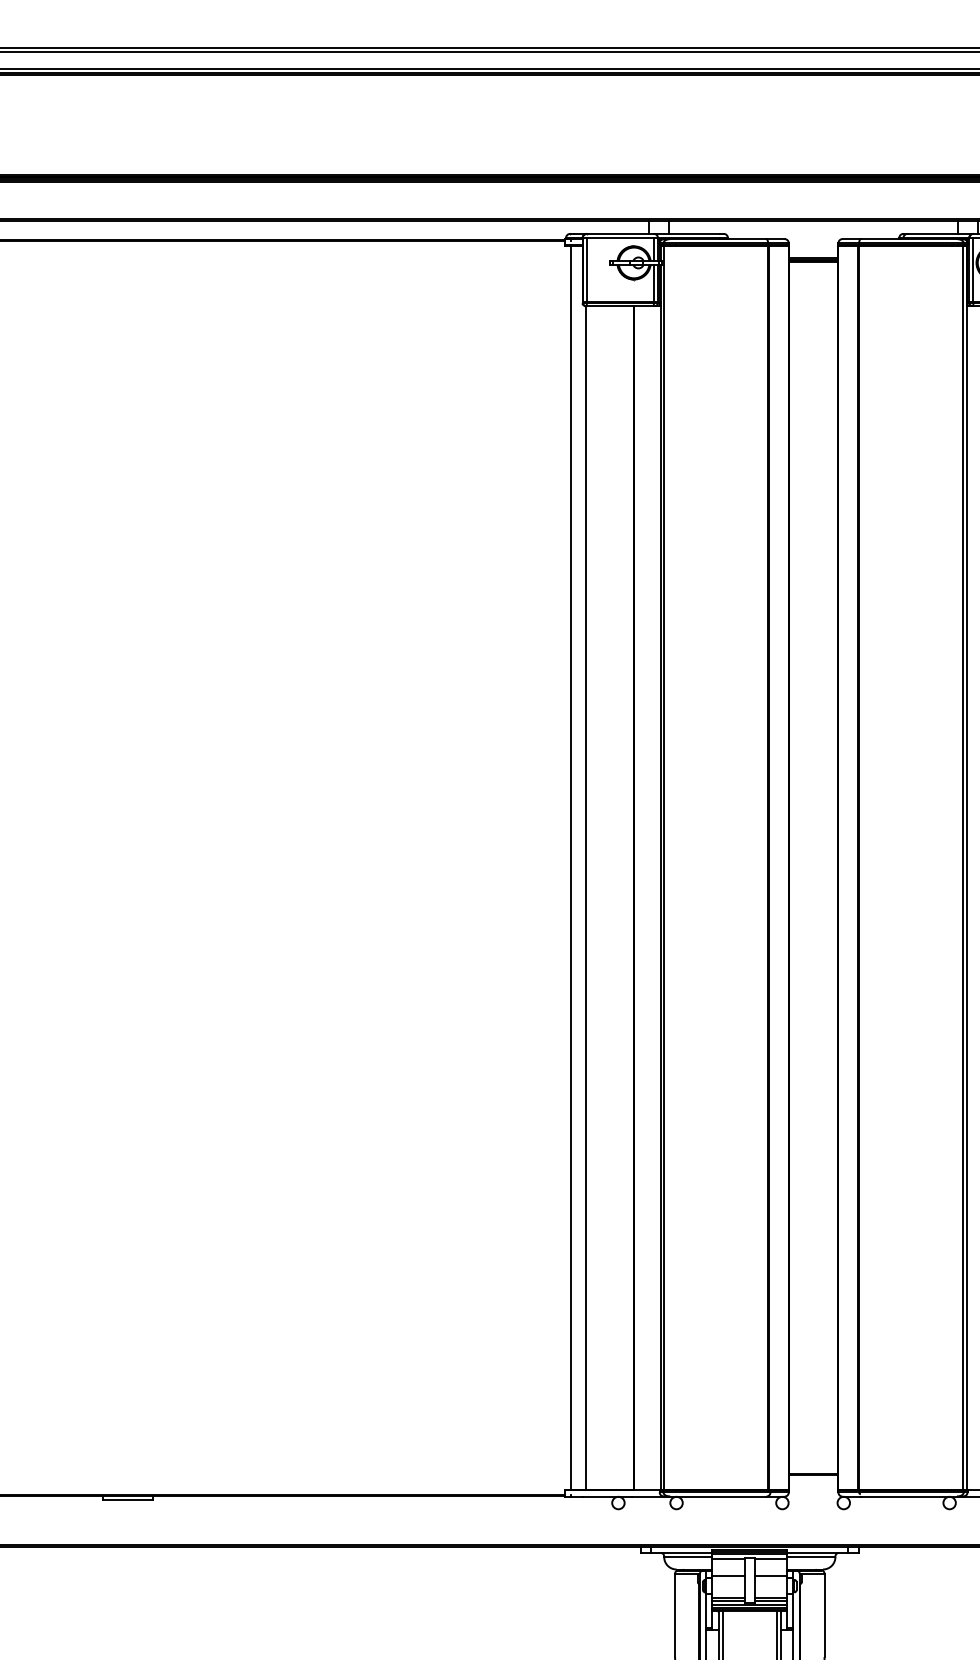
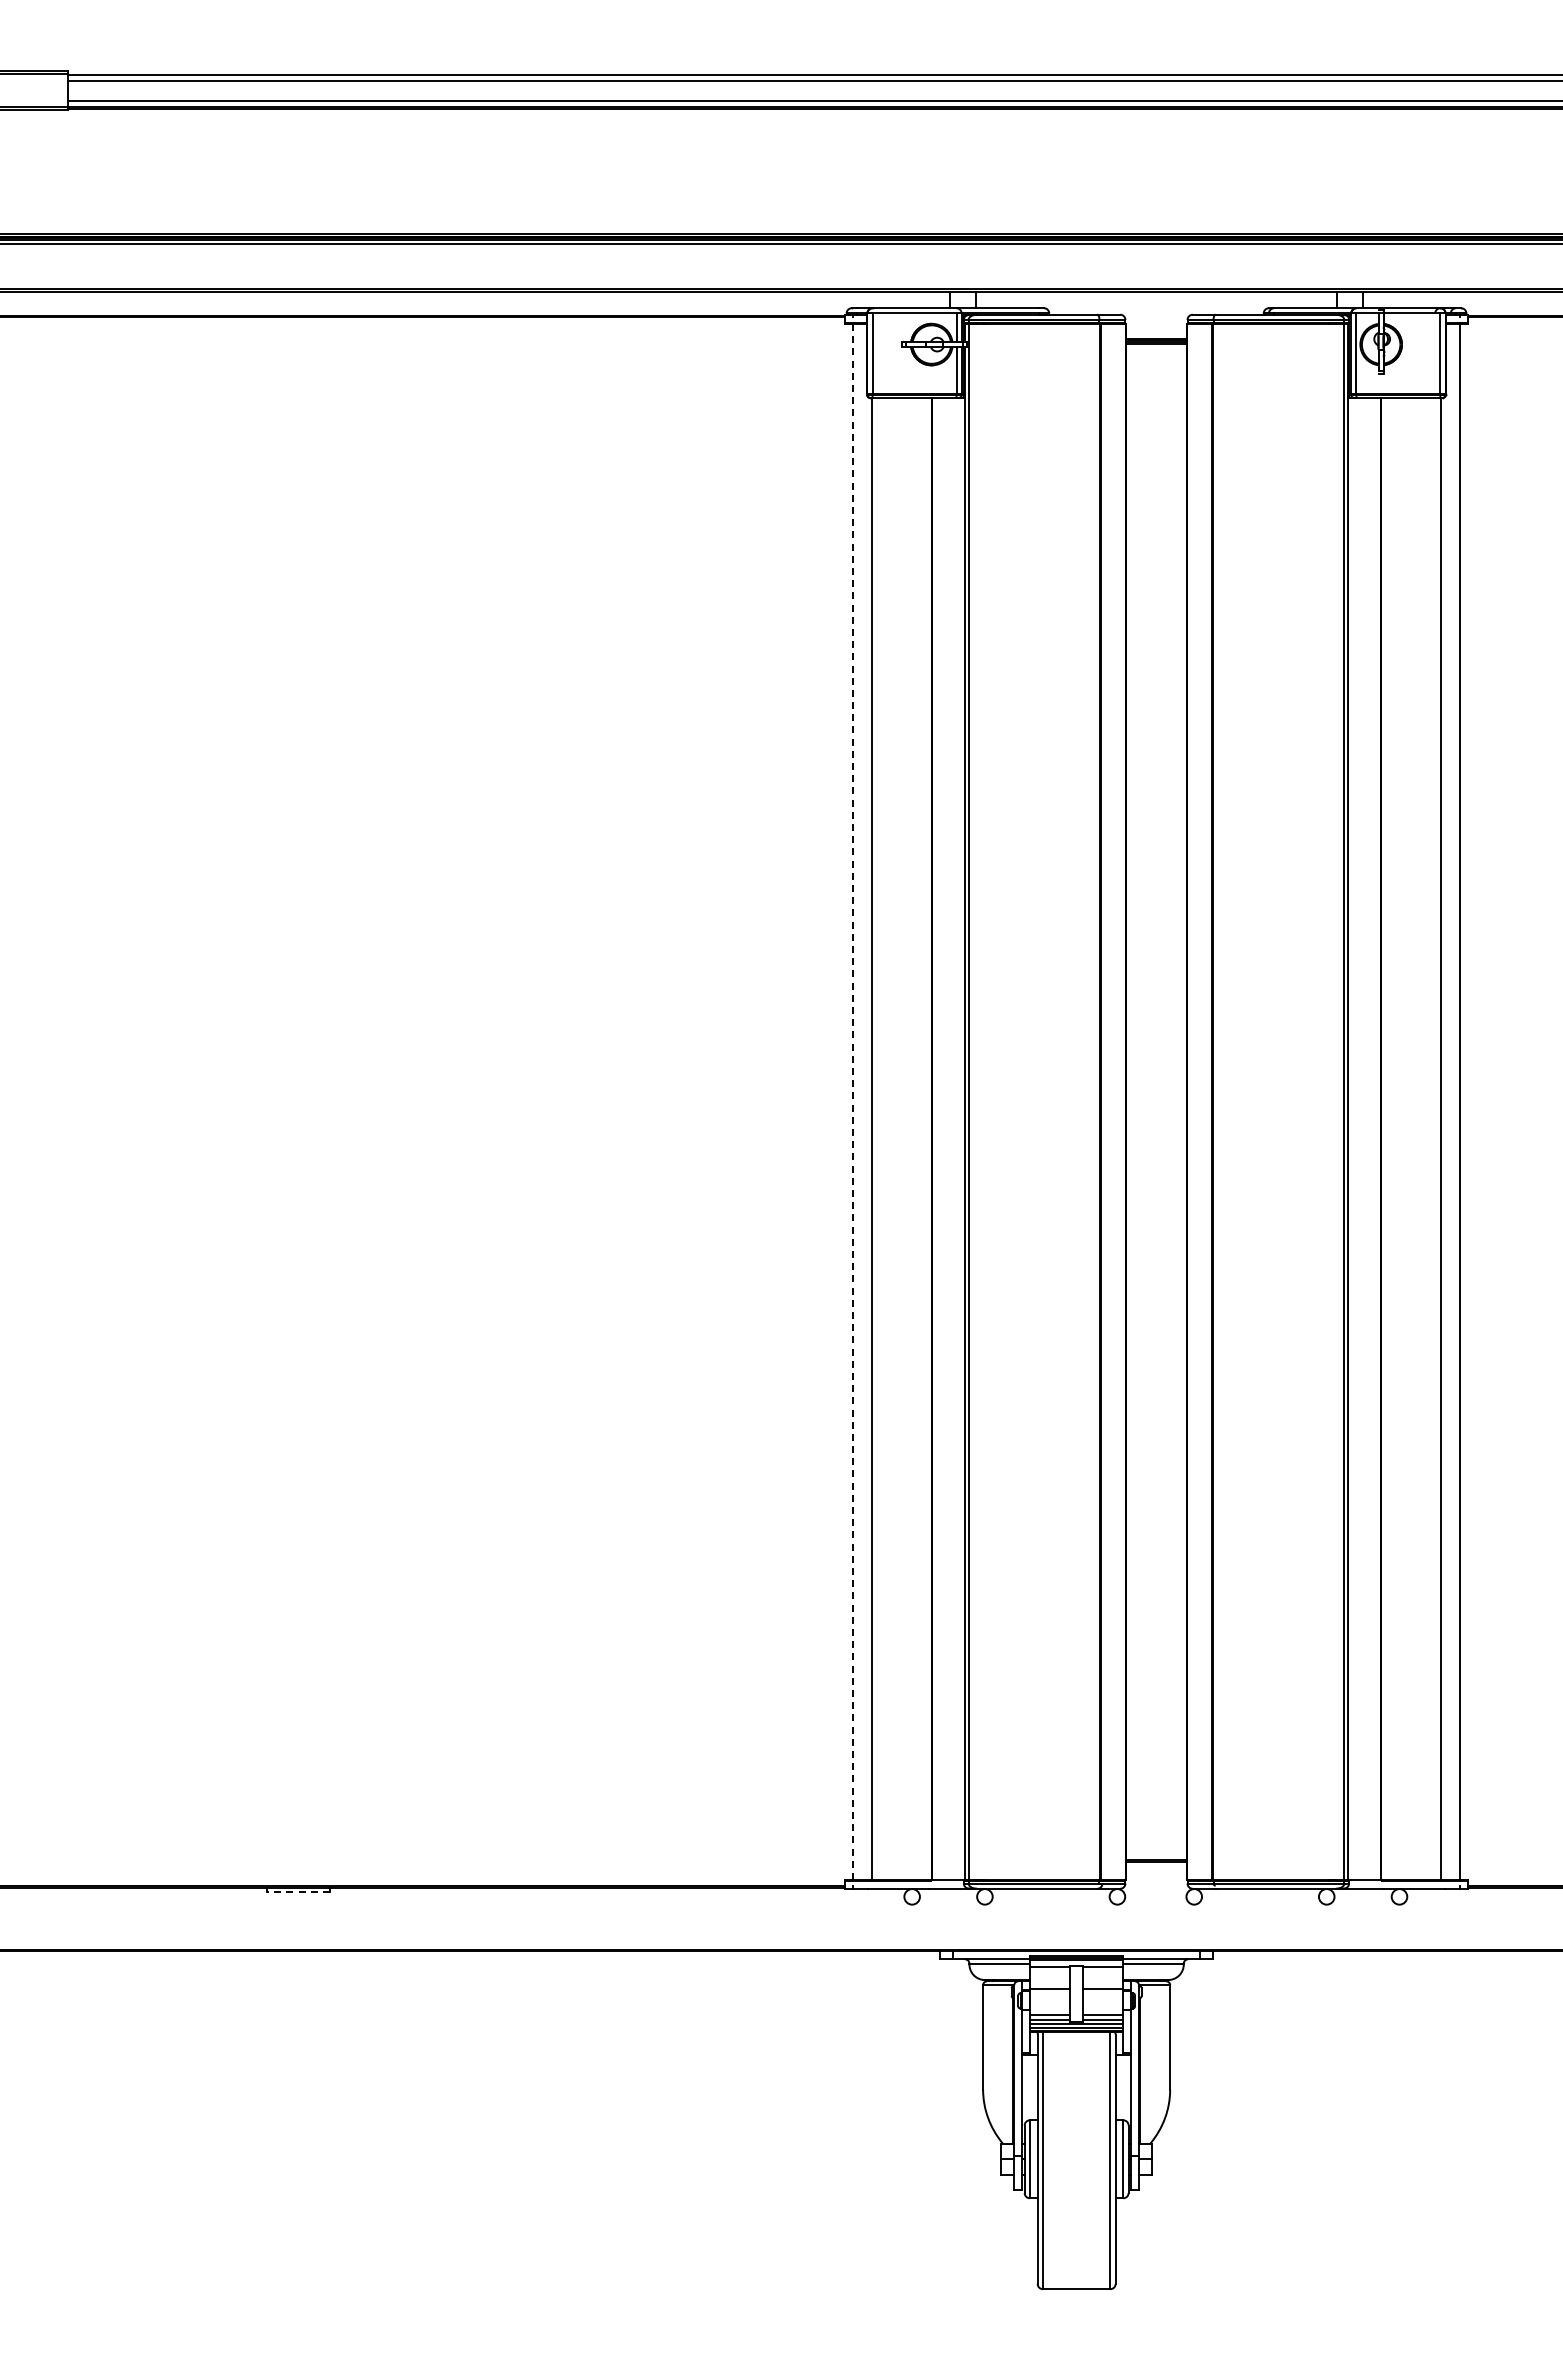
line: (570, 867) -> (852, 1101), solid -> dashed
line: (128, 1499) -> (298, 1892), solid -> dashed

